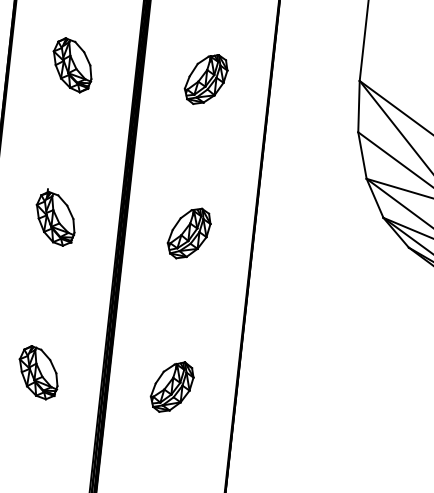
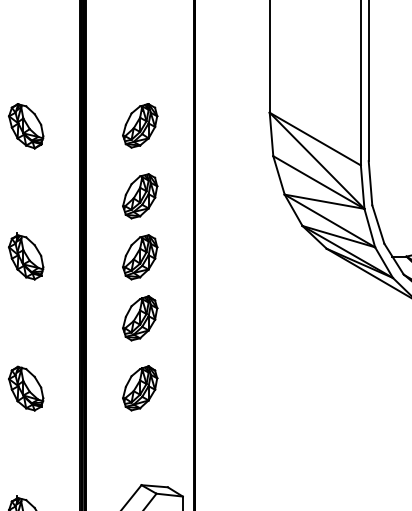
part: (197, 162) -> (140, 196), added
part: (181, 305) -> (140, 318), added

